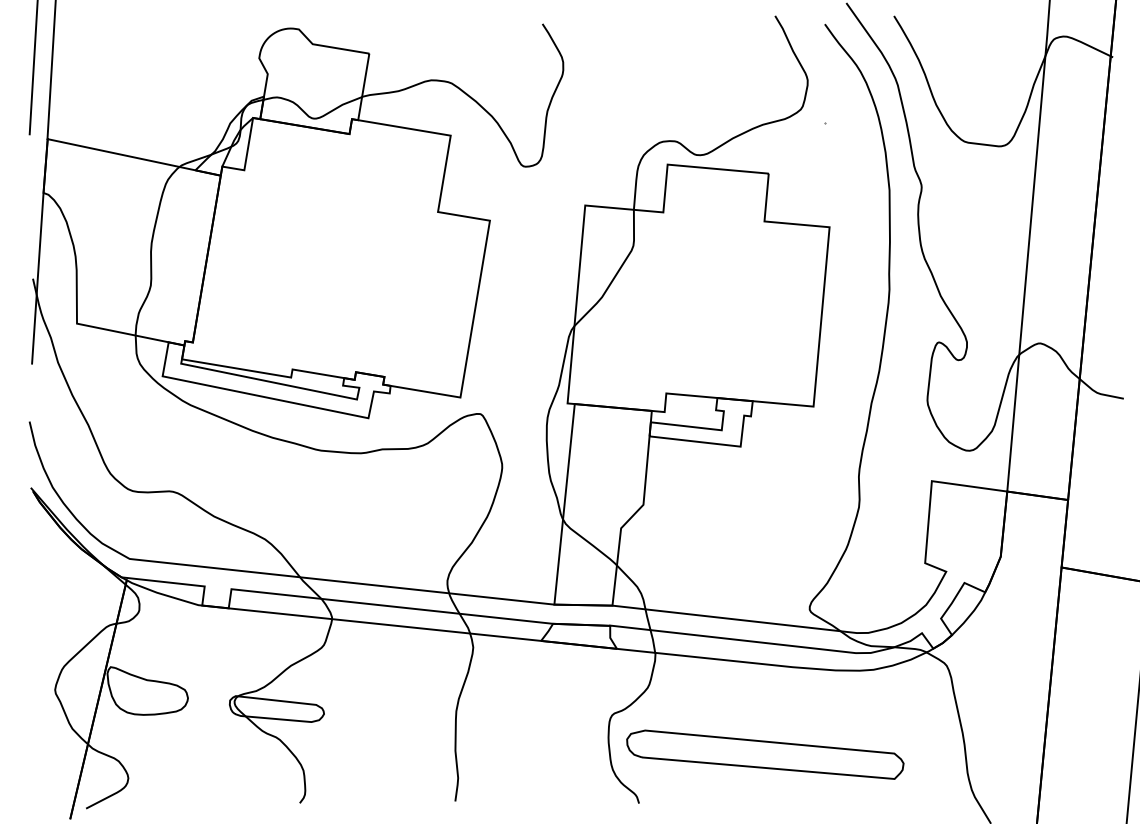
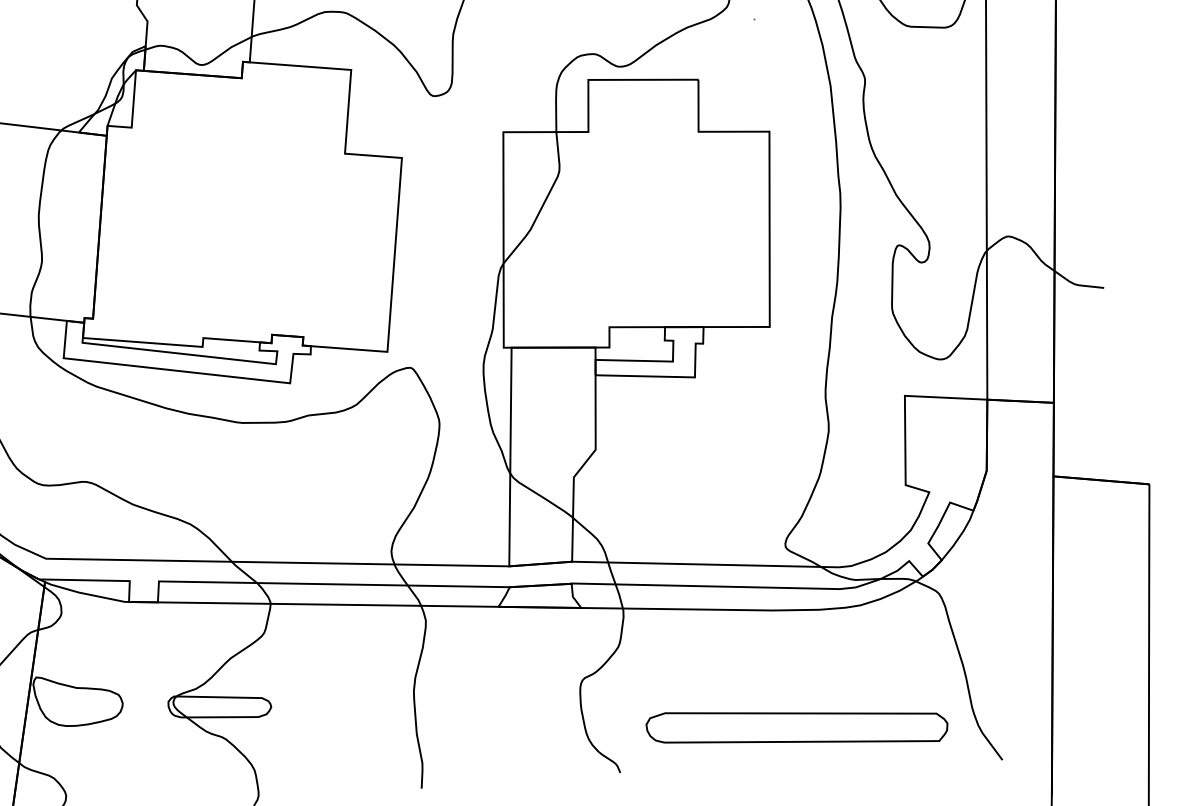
part: (765, 754) -> (797, 727), moved

